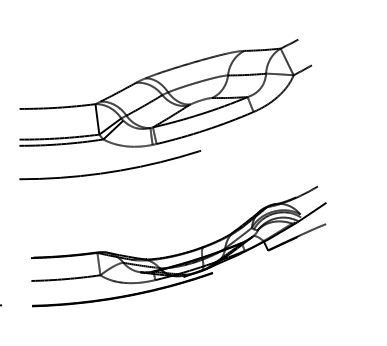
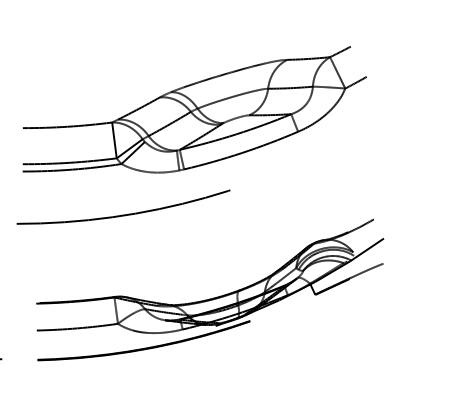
arc: (110, 171) -> (123, 214), moved

